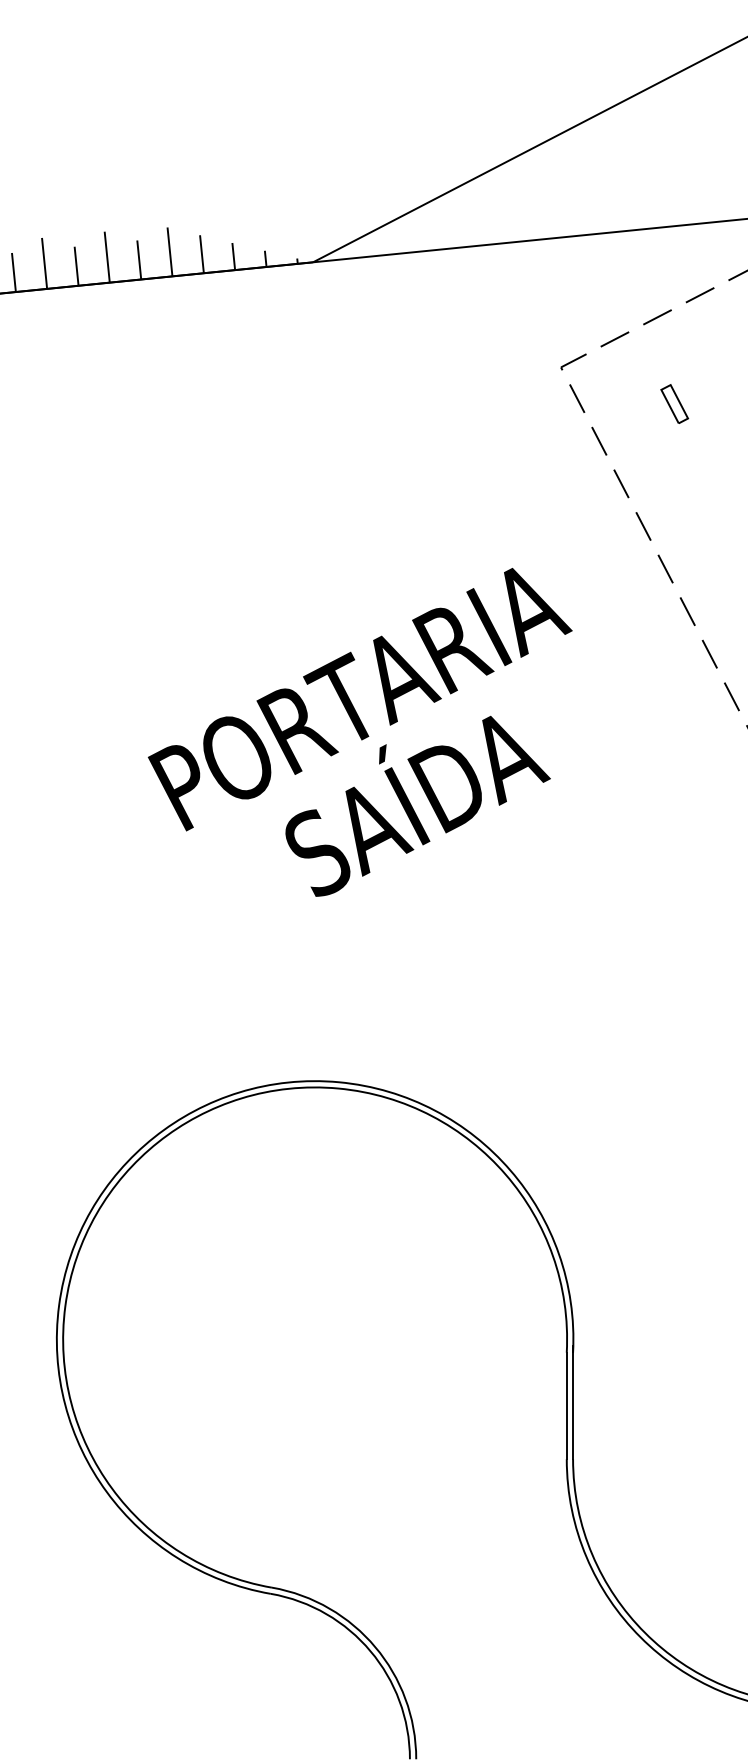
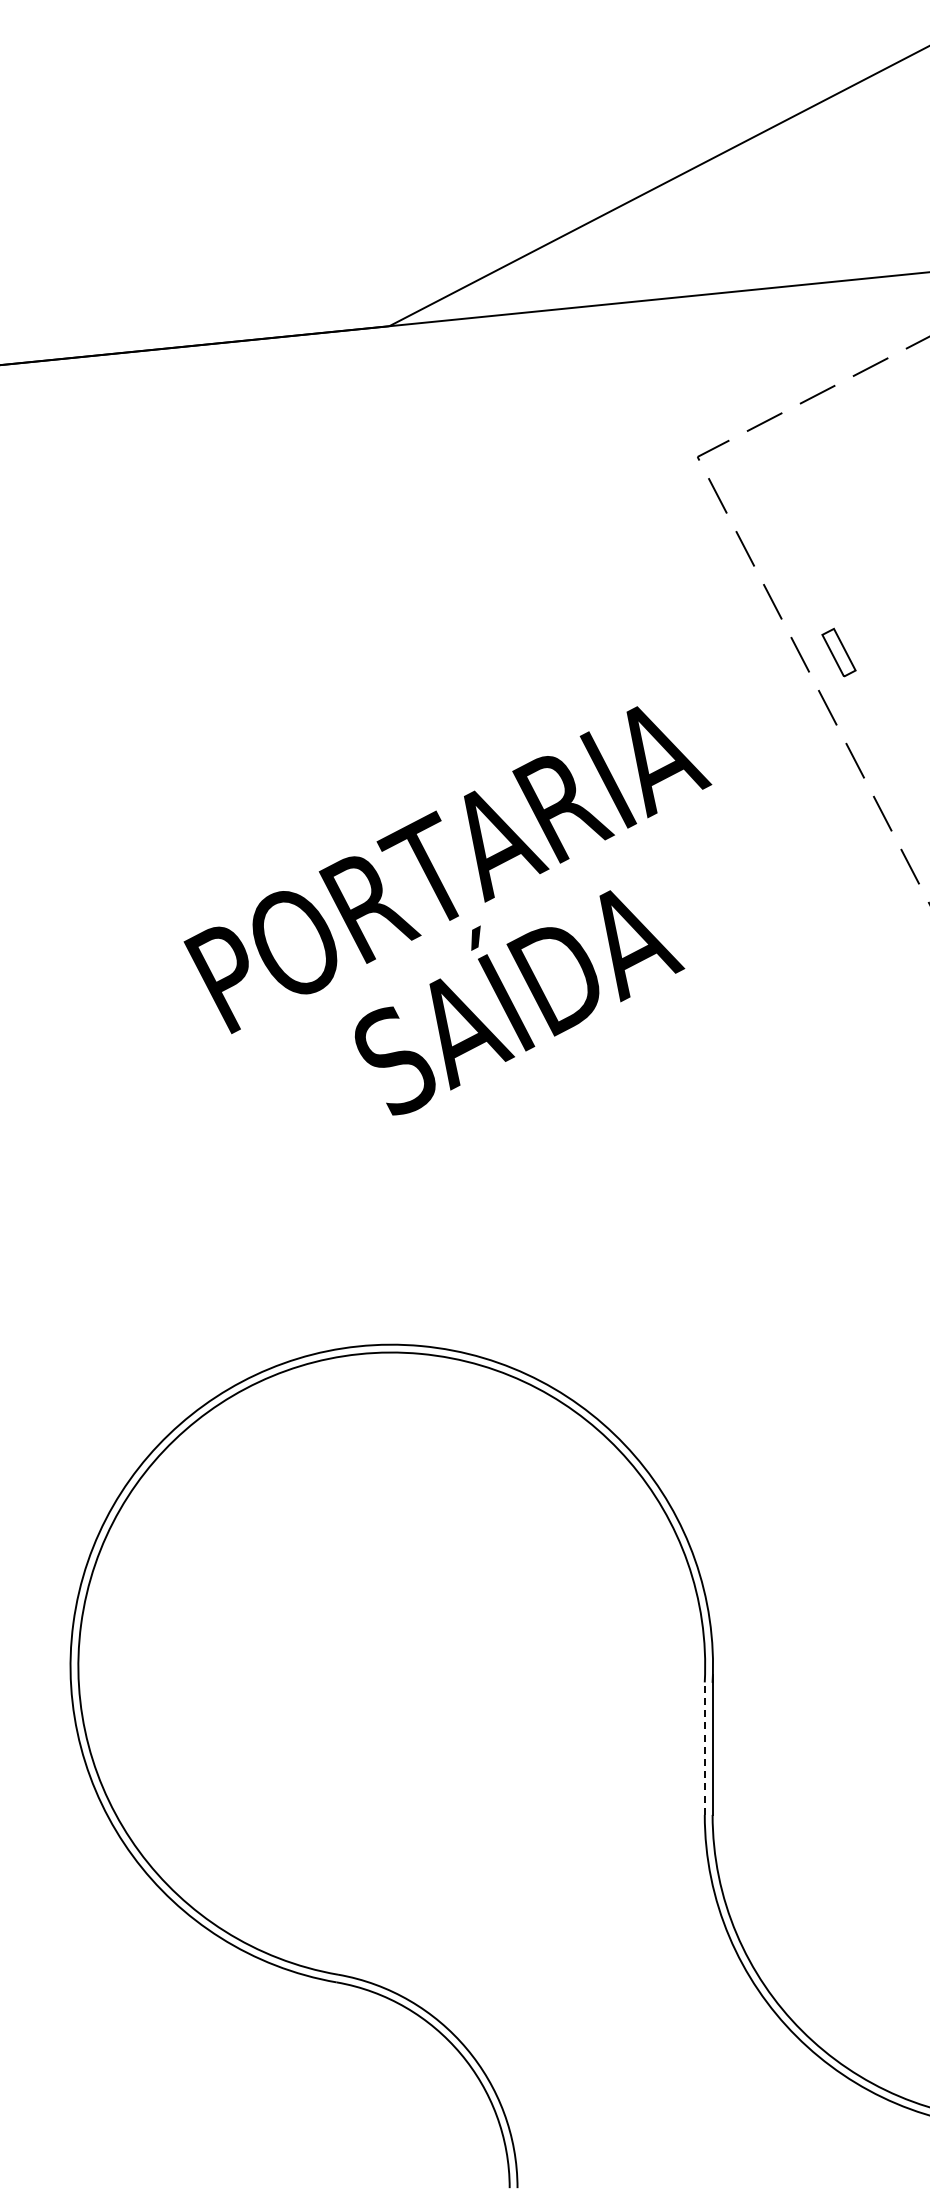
hatch: (154, 259) -> (192, 322), removed
part: (674, 404) -> (838, 652), moved
line: (566, 1405) -> (704, 1748), solid -> dashed

